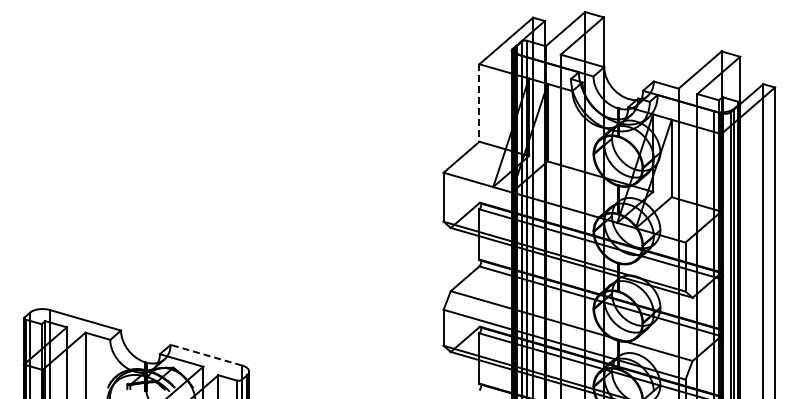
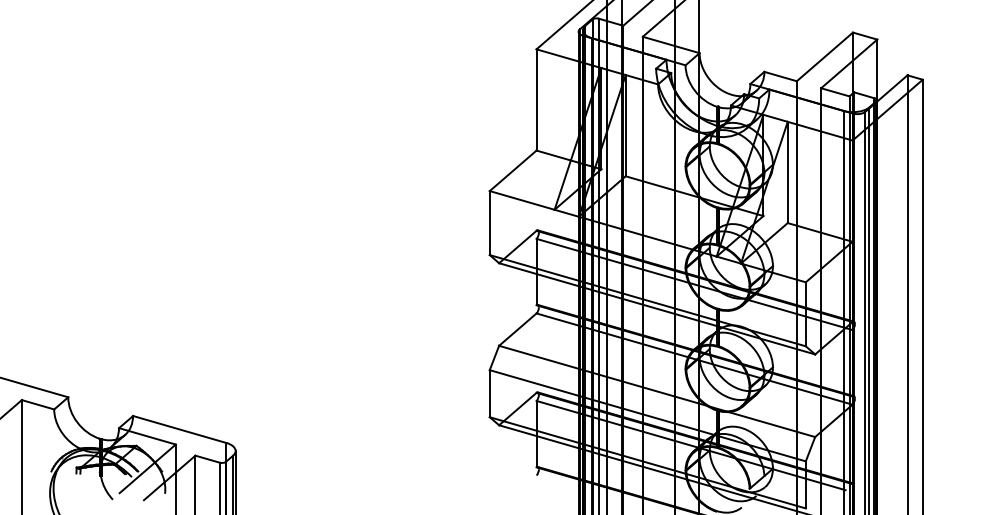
line: (479, 103) -> (536, 100), dashed -> solid
line: (205, 355) -> (178, 429), dashed -> solid

